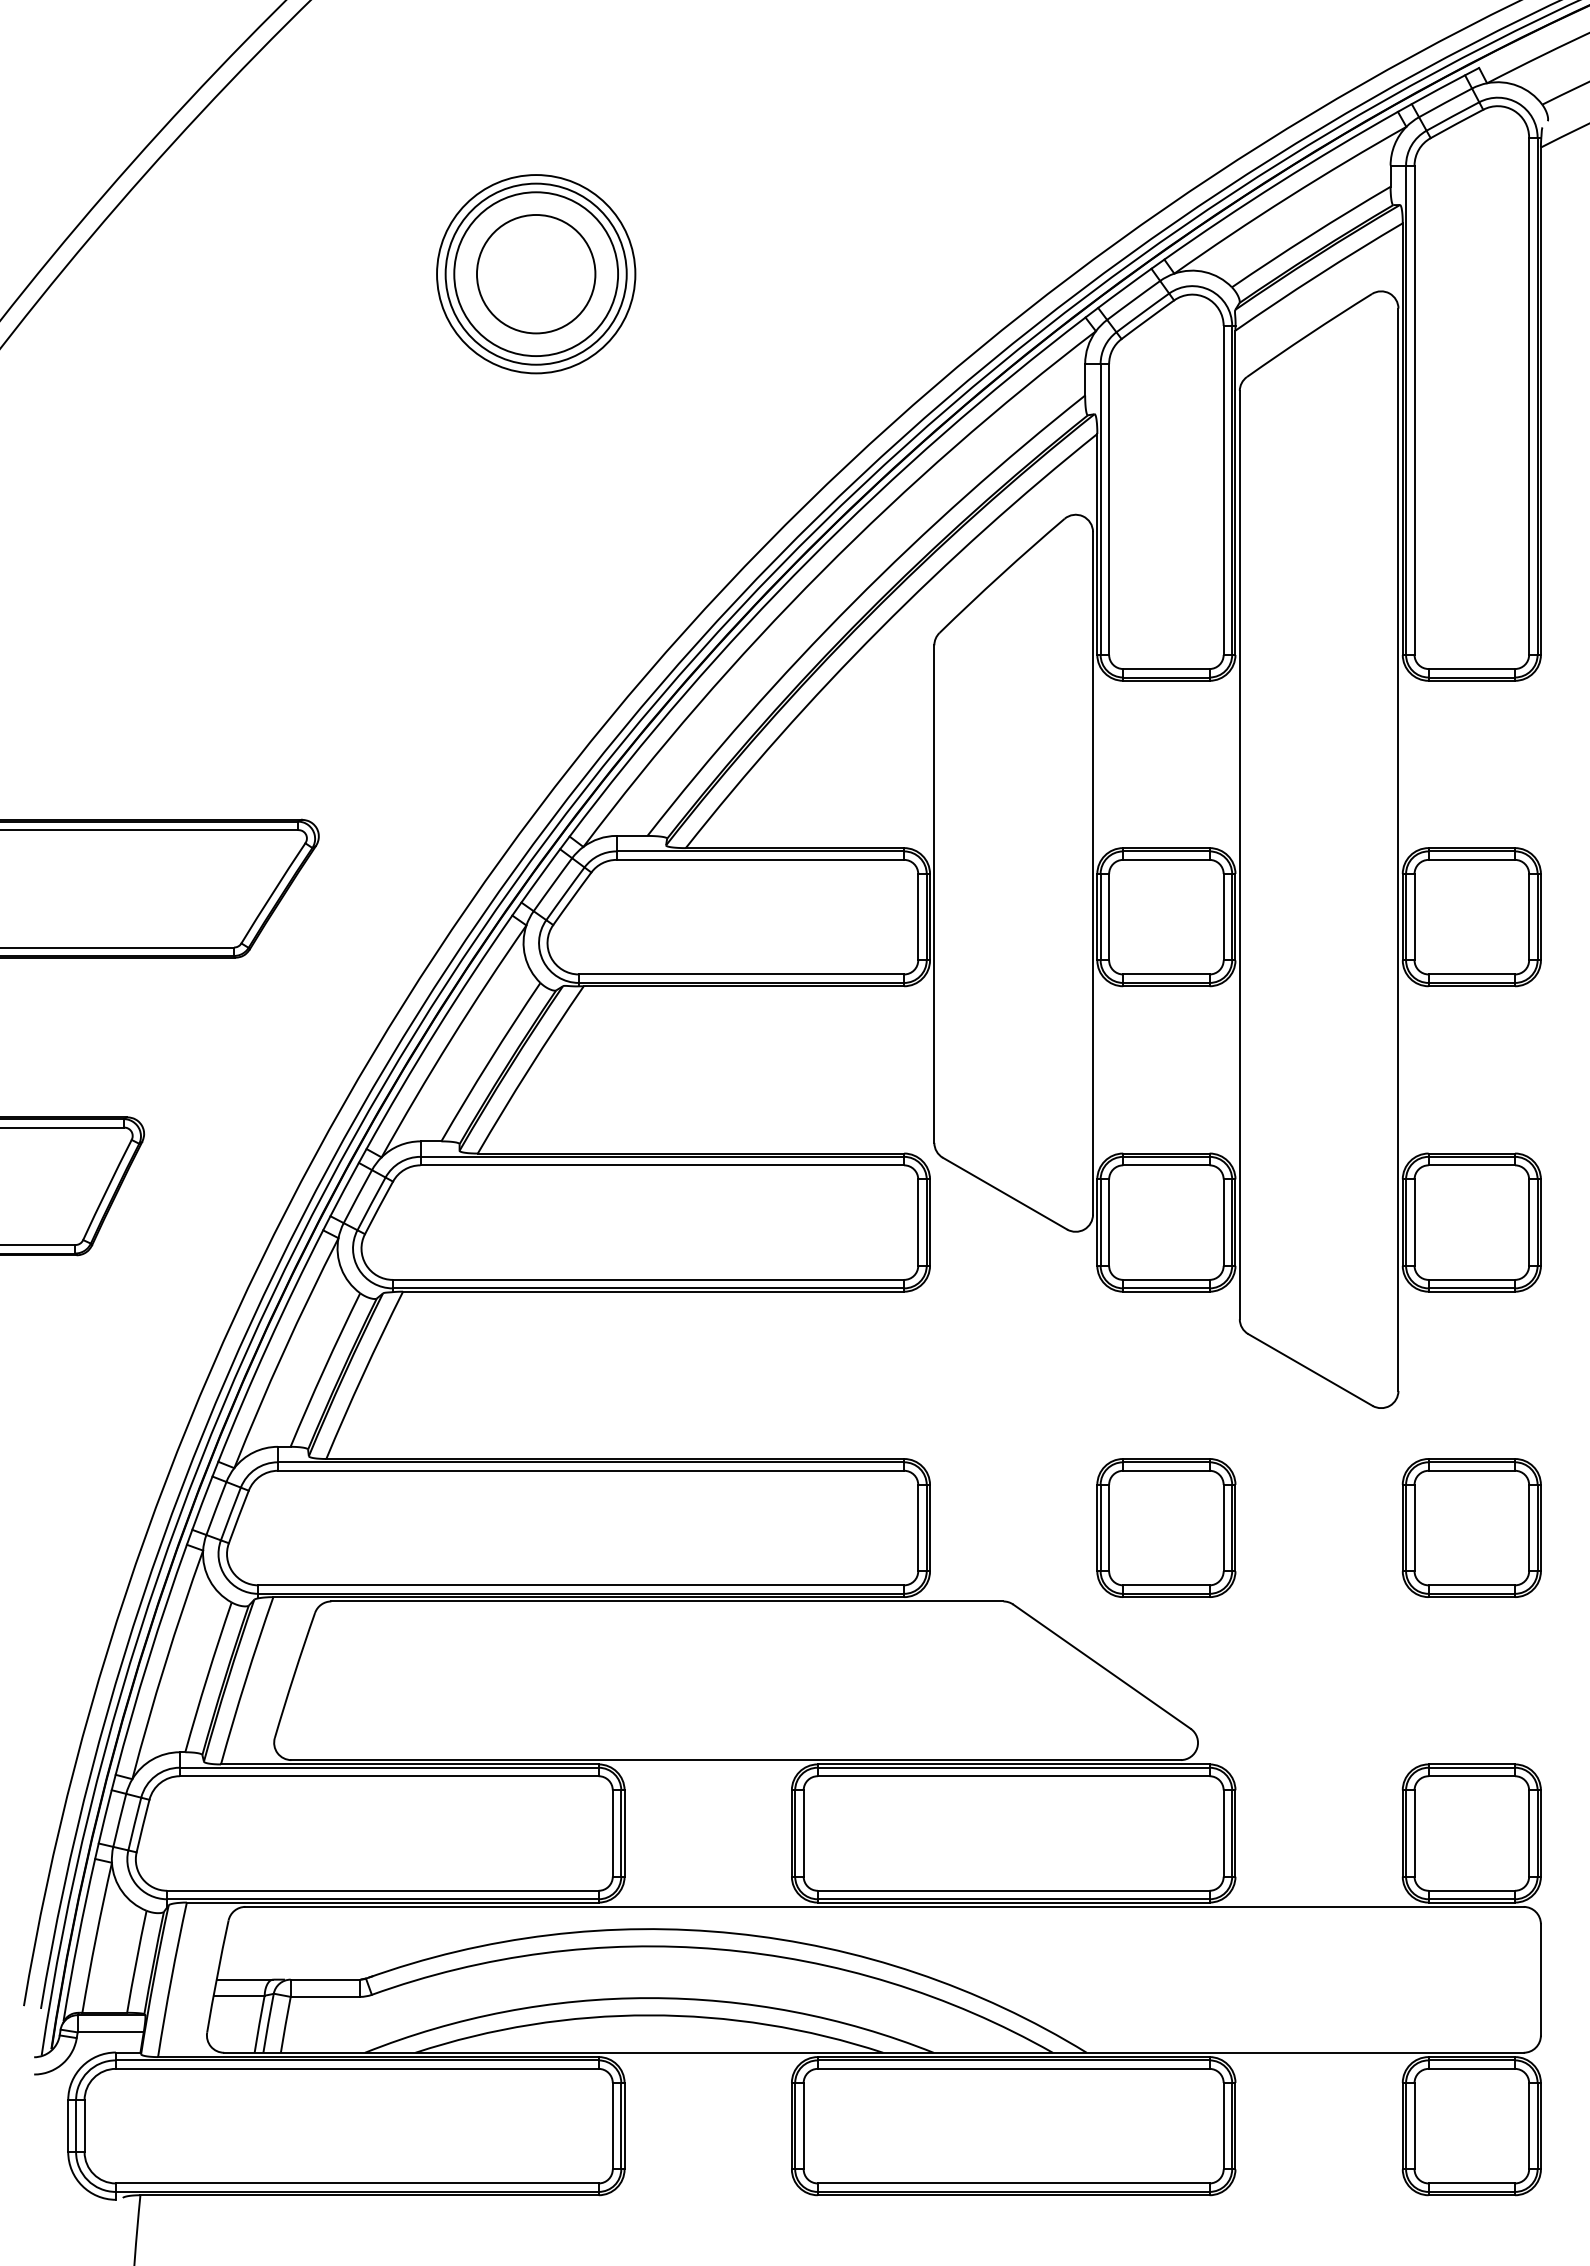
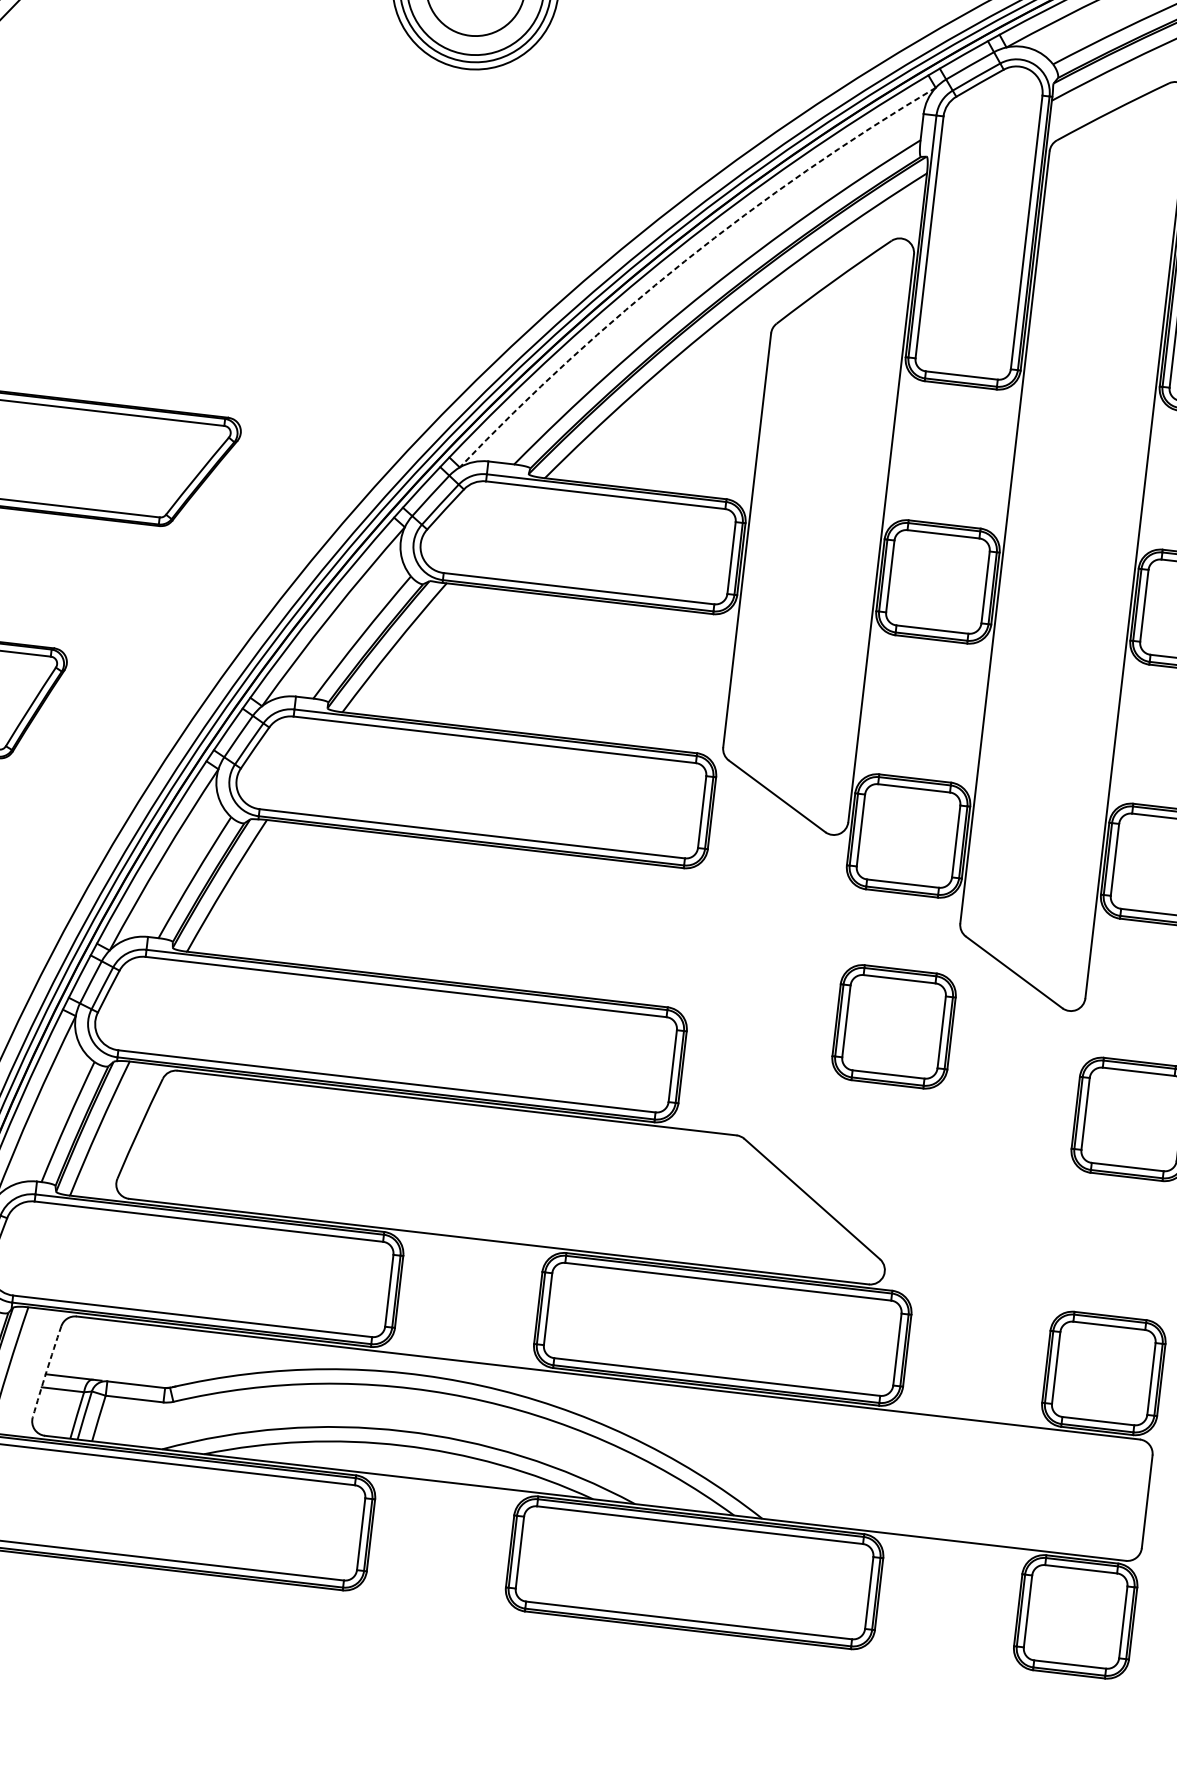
arc: (822, 571) -> (685, 261), solid -> dashed
part: (1166, 1527) -> (894, 1026), moved
arc: (217, 1976) -> (46, 1371), solid -> dashed

